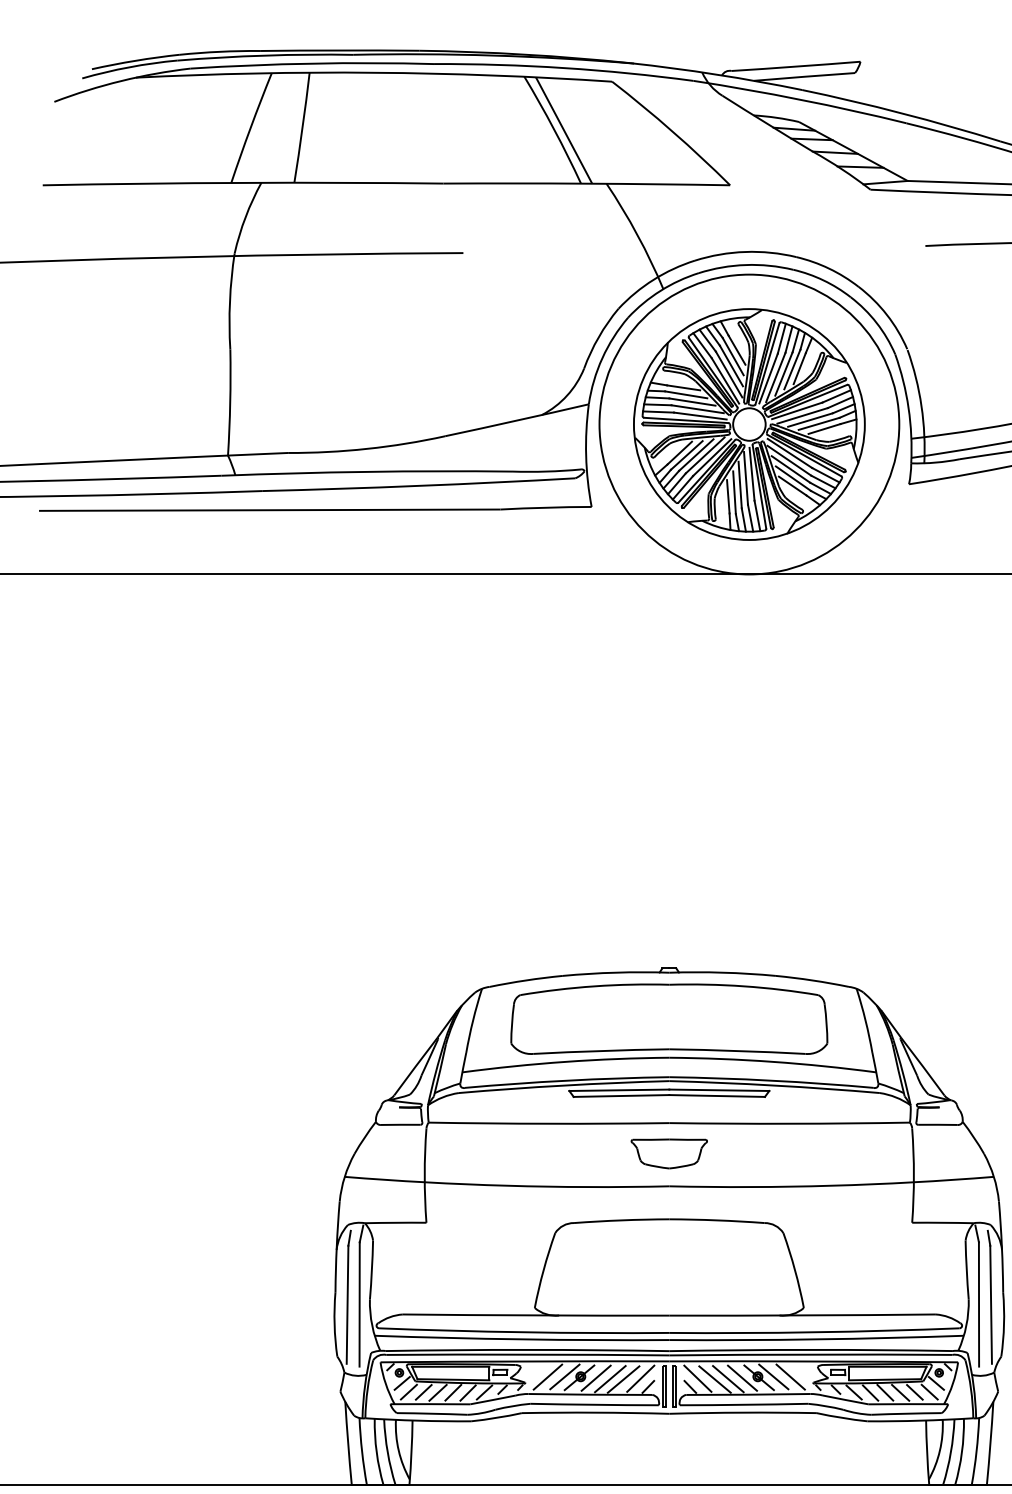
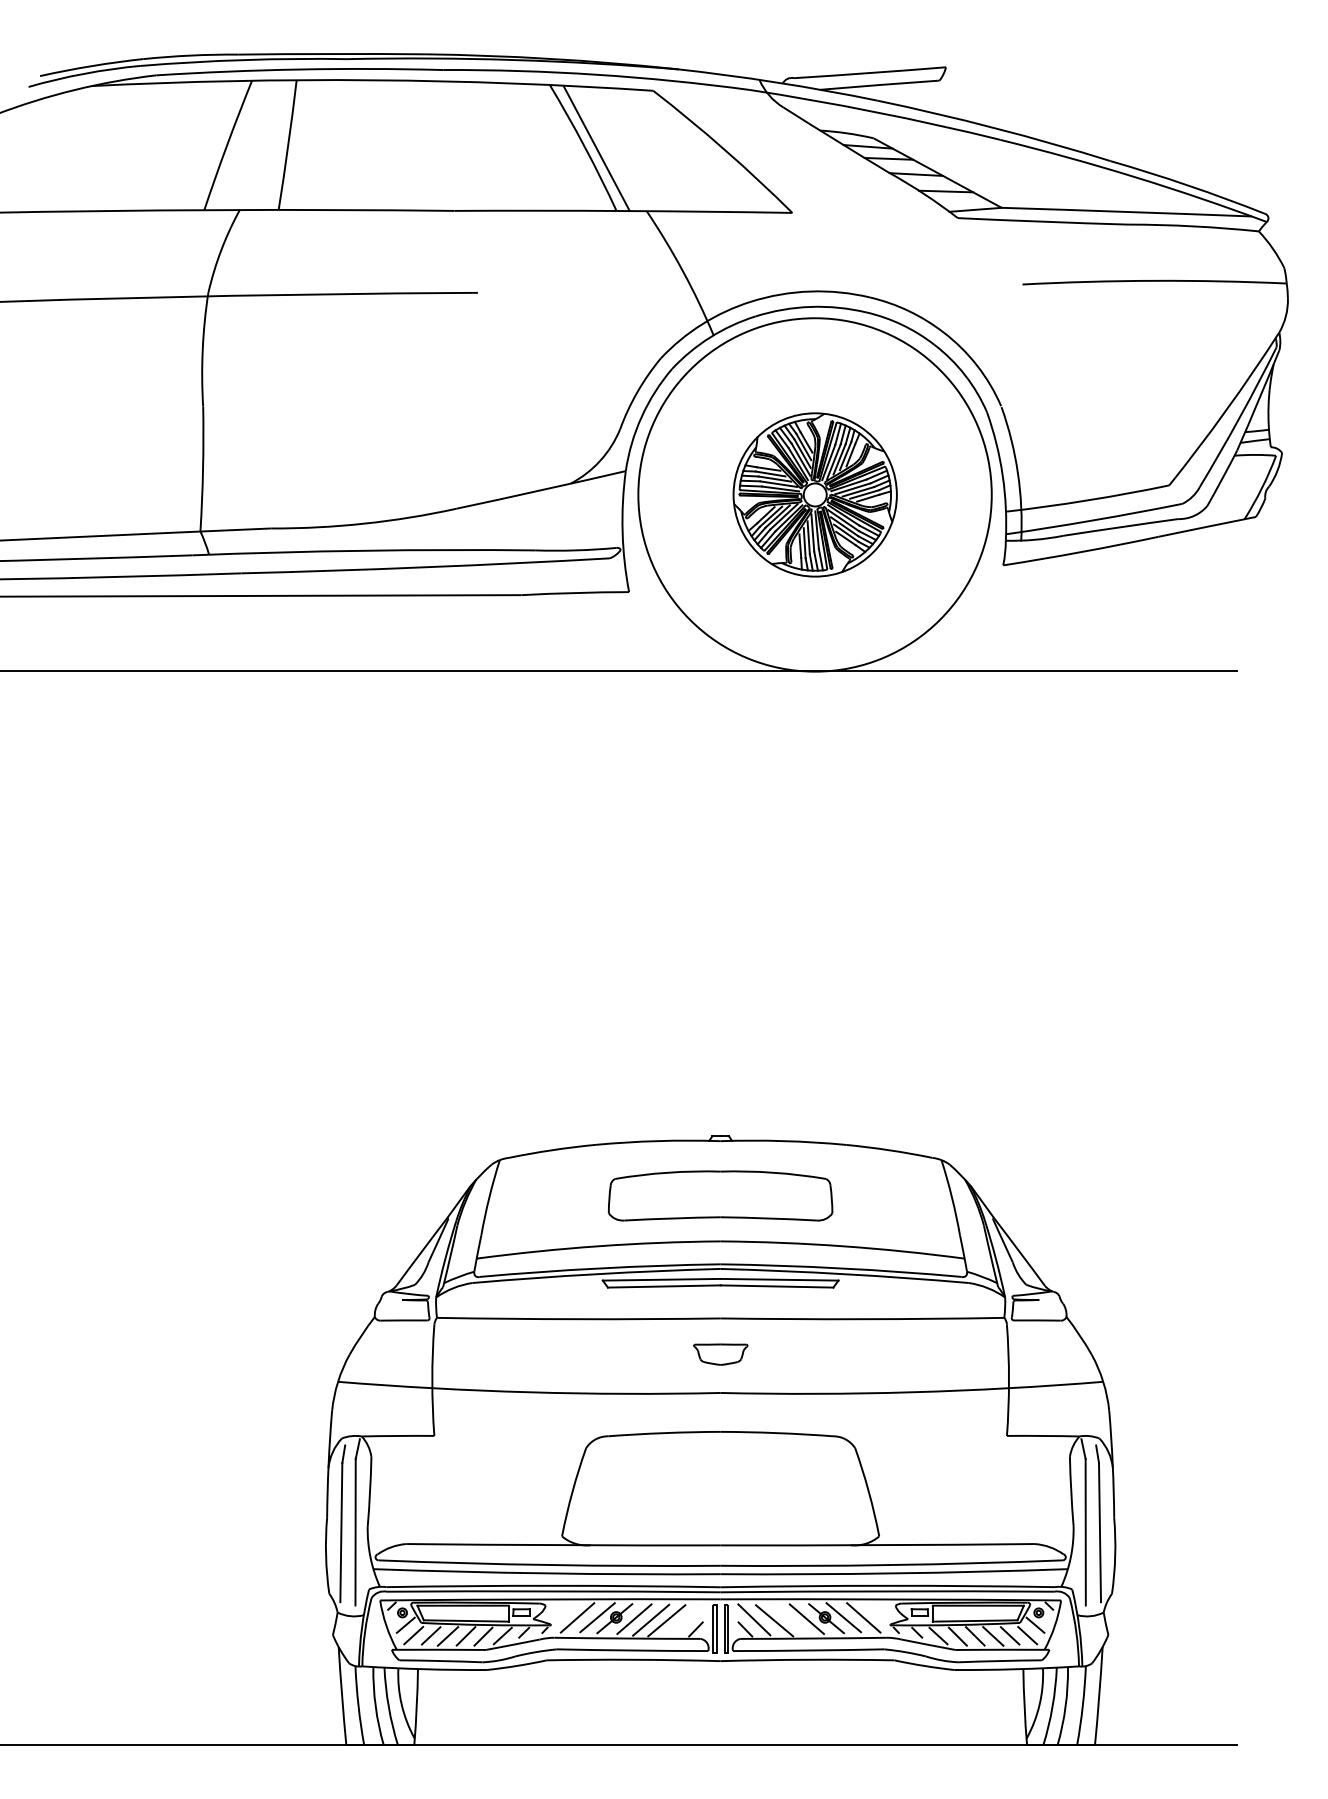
part: (749, 424) -> (815, 494), size x0.6
part: (669, 1018) -> (720, 1195), size x0.6
part: (669, 1153) -> (720, 1354), size x0.6
line: (640, 1378) -> (686, 1619), removed
line: (728, 1378) -> (790, 1619), removed

